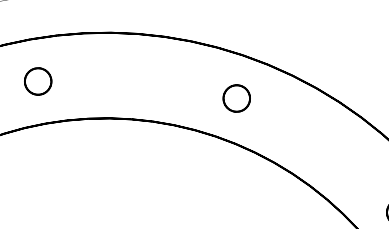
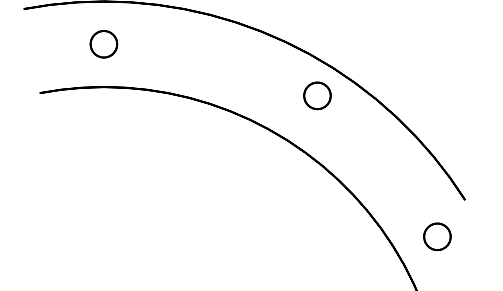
part: (236, 98) -> (317, 95), moved

